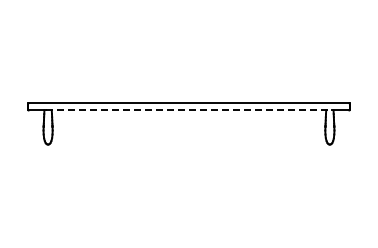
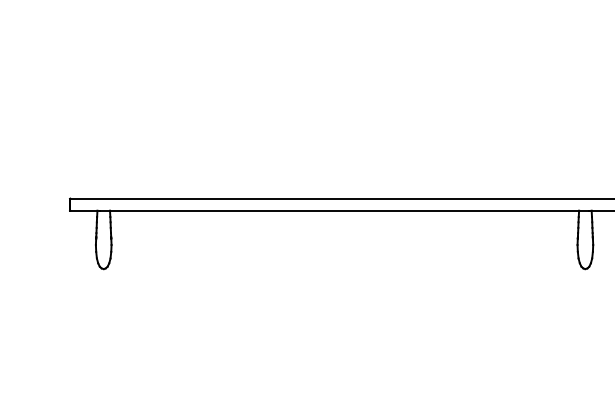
line: (189, 110) -> (345, 210), dashed -> solid

